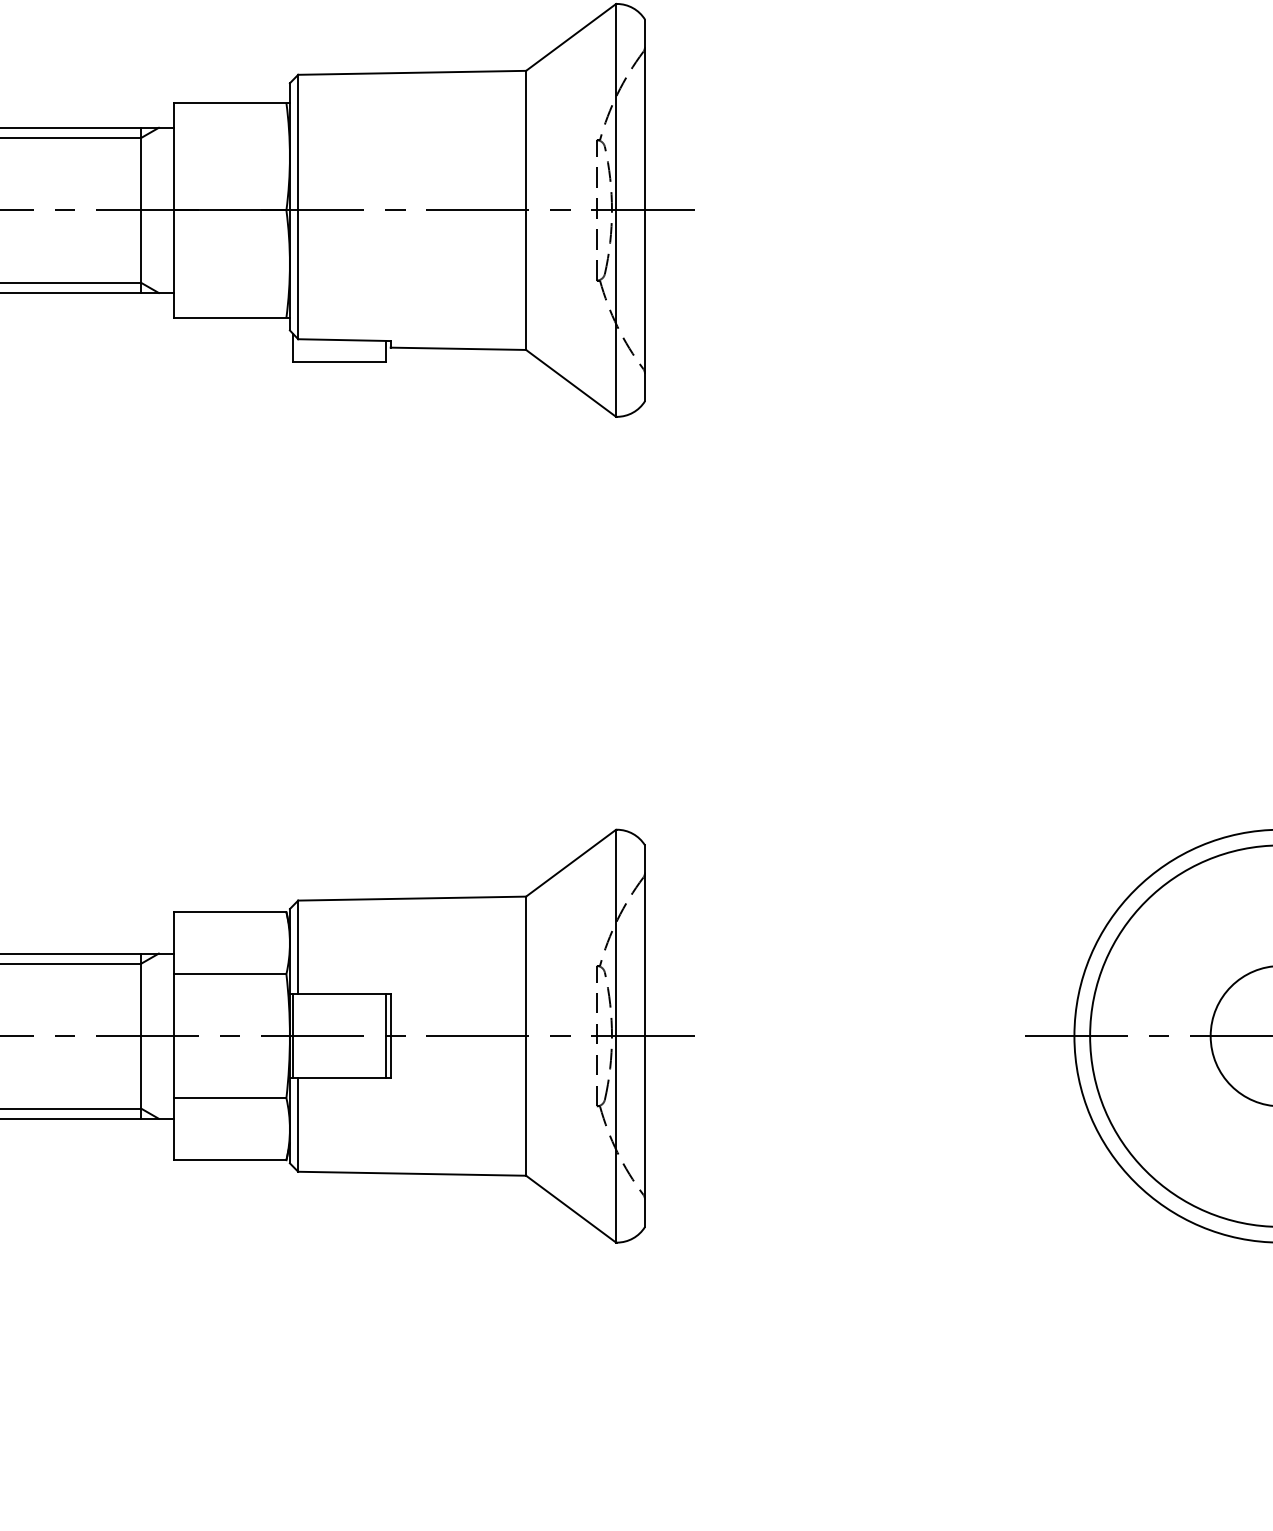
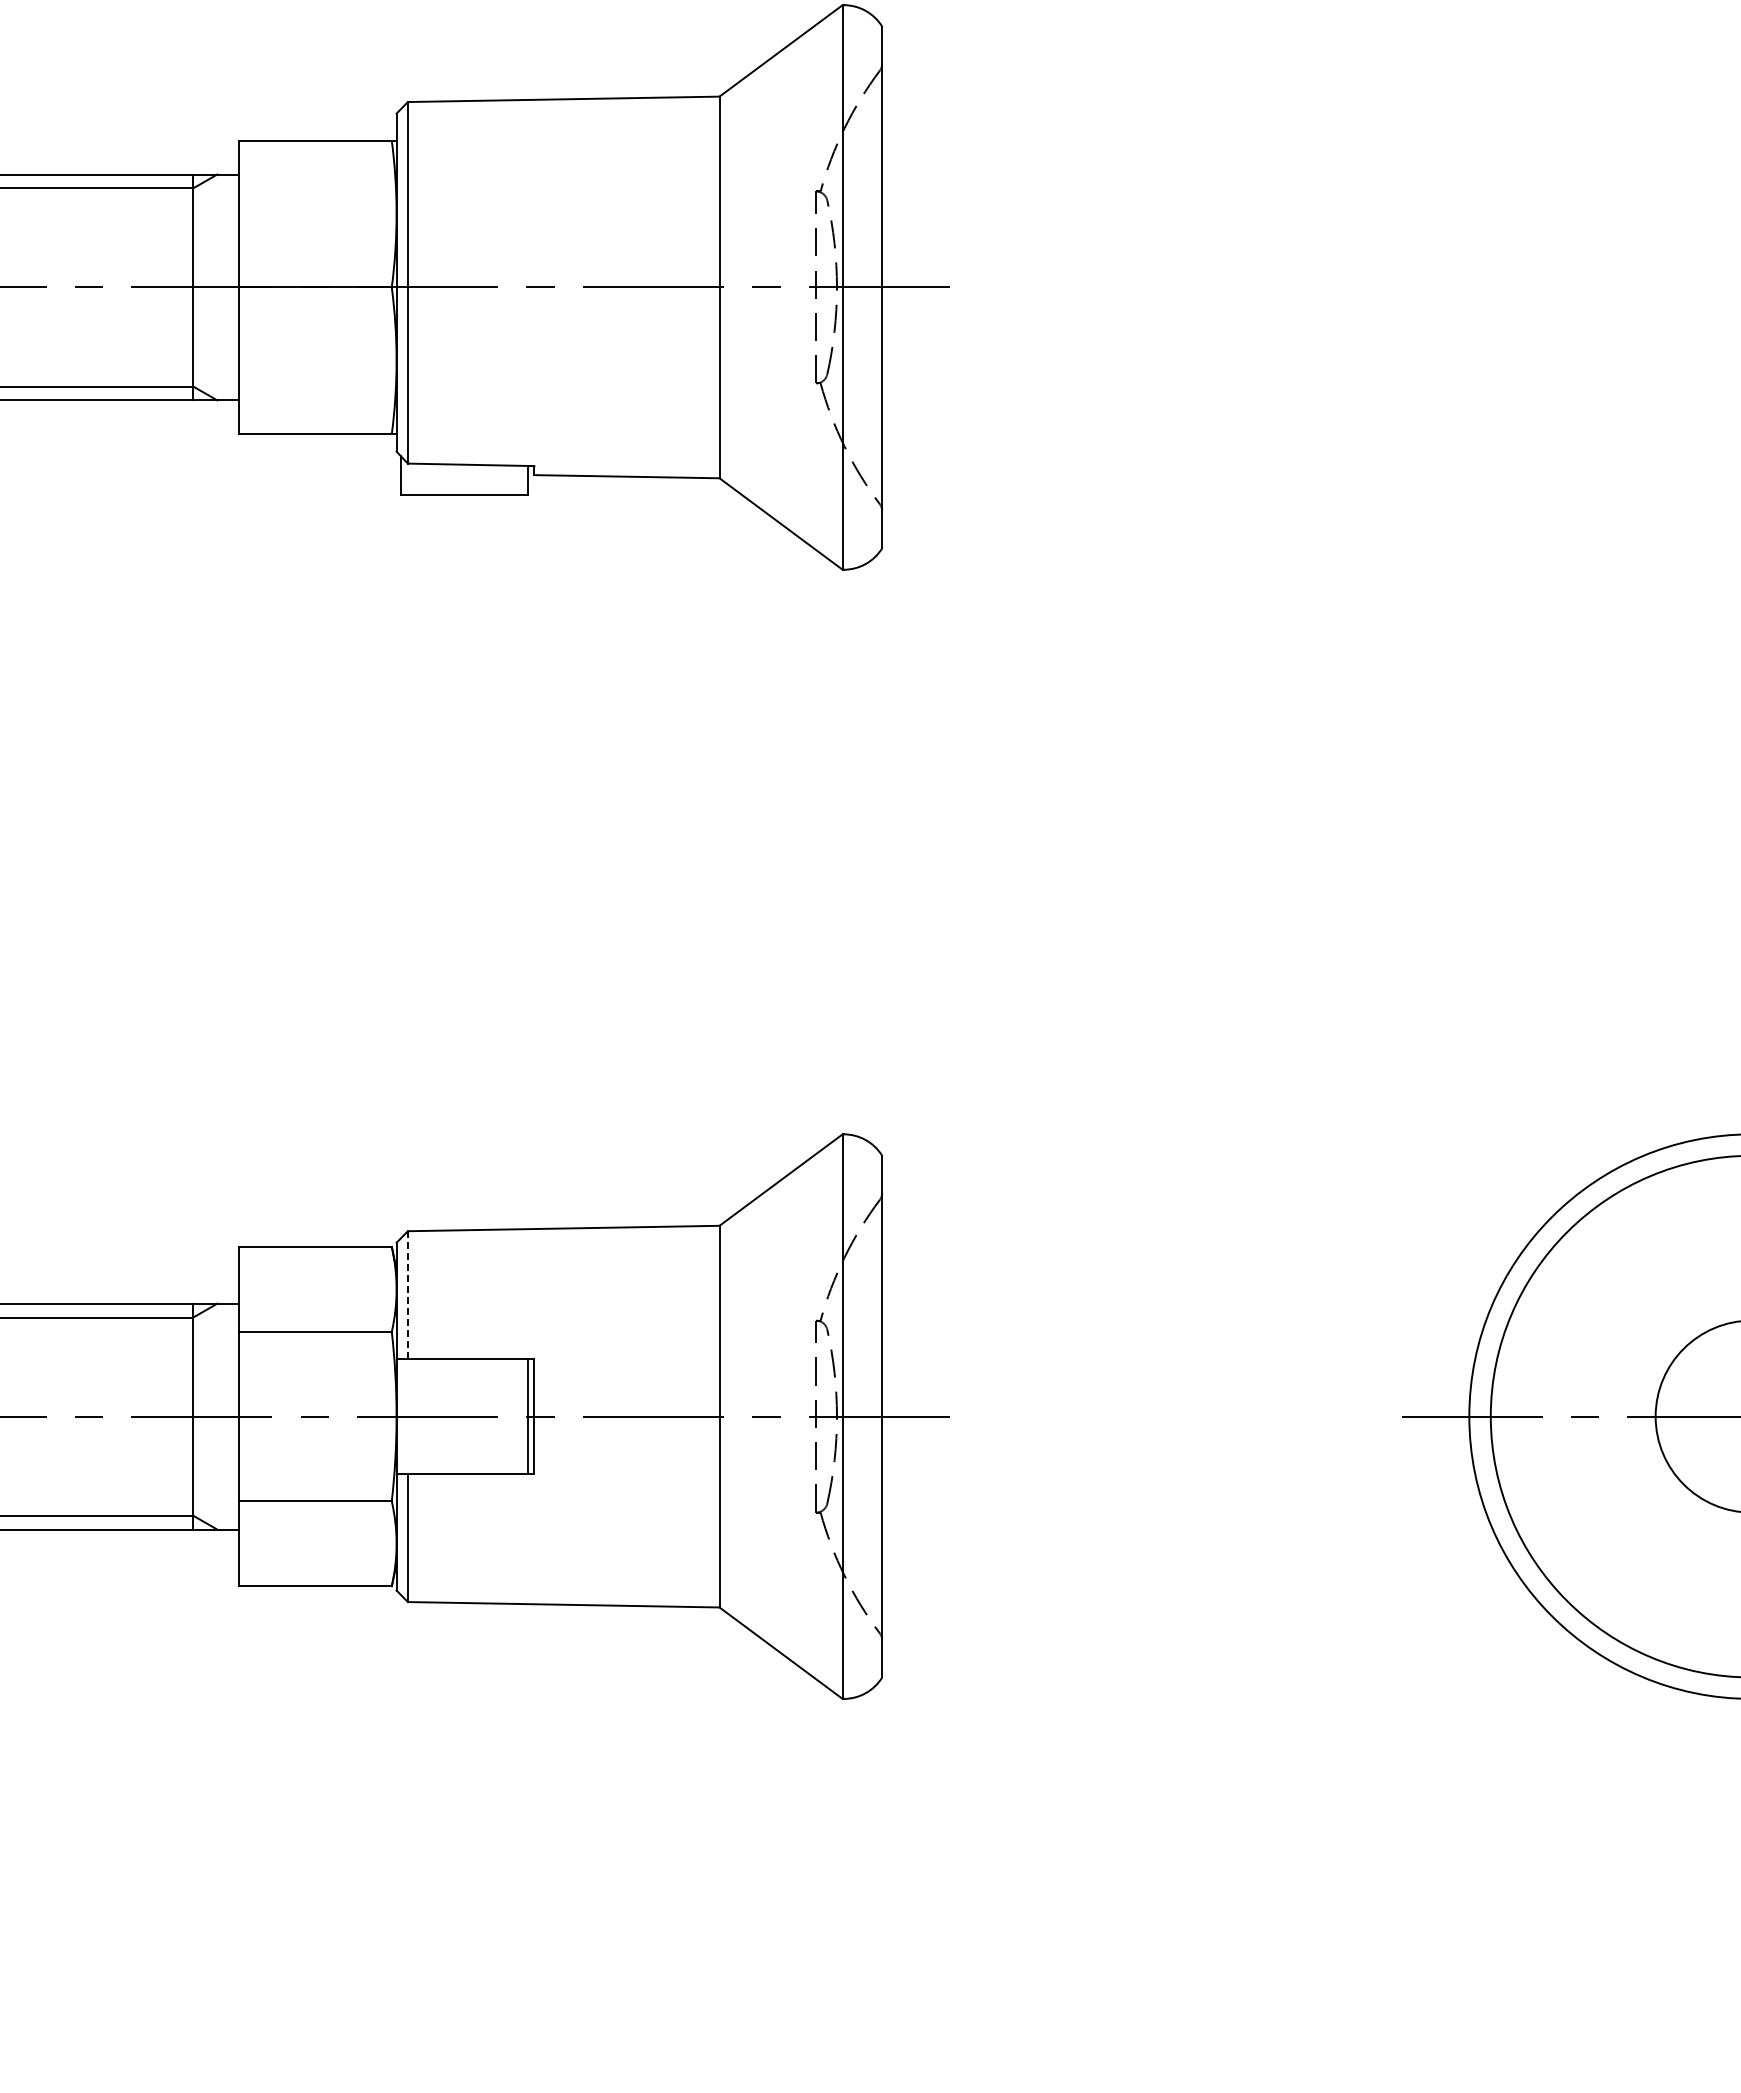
line: (297, 947) -> (407, 1295), solid -> dashed
line: (293, 1036) -> (401, 1416), removed

